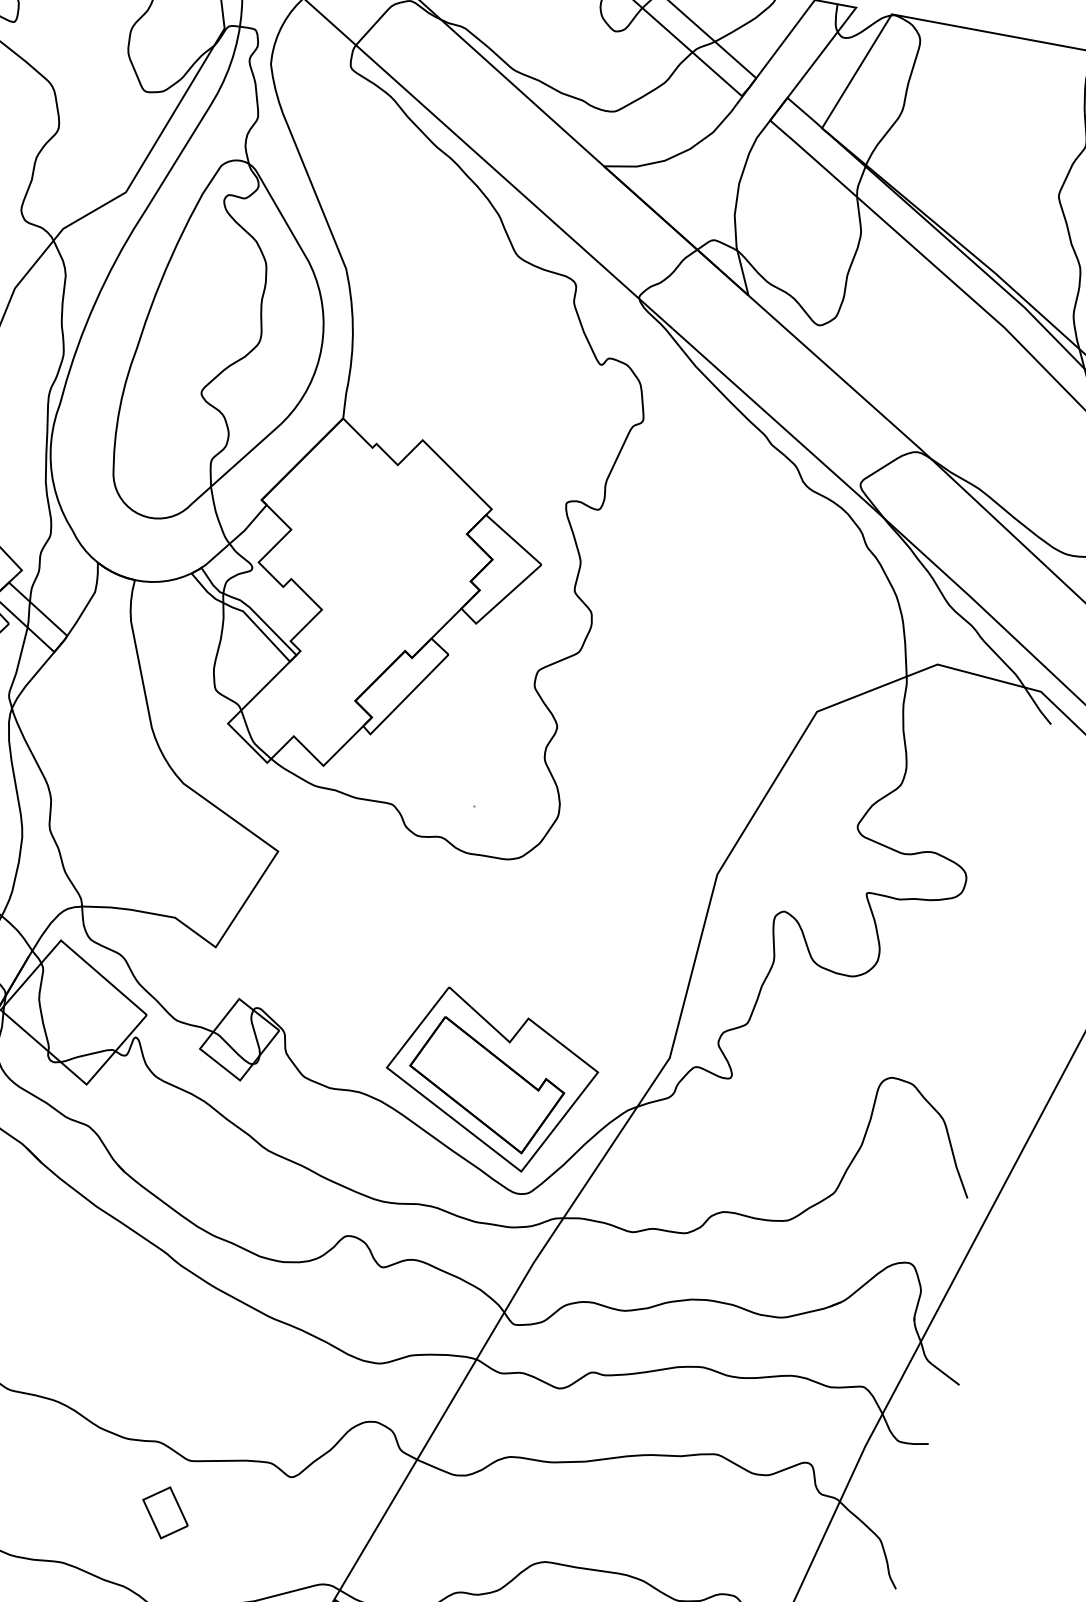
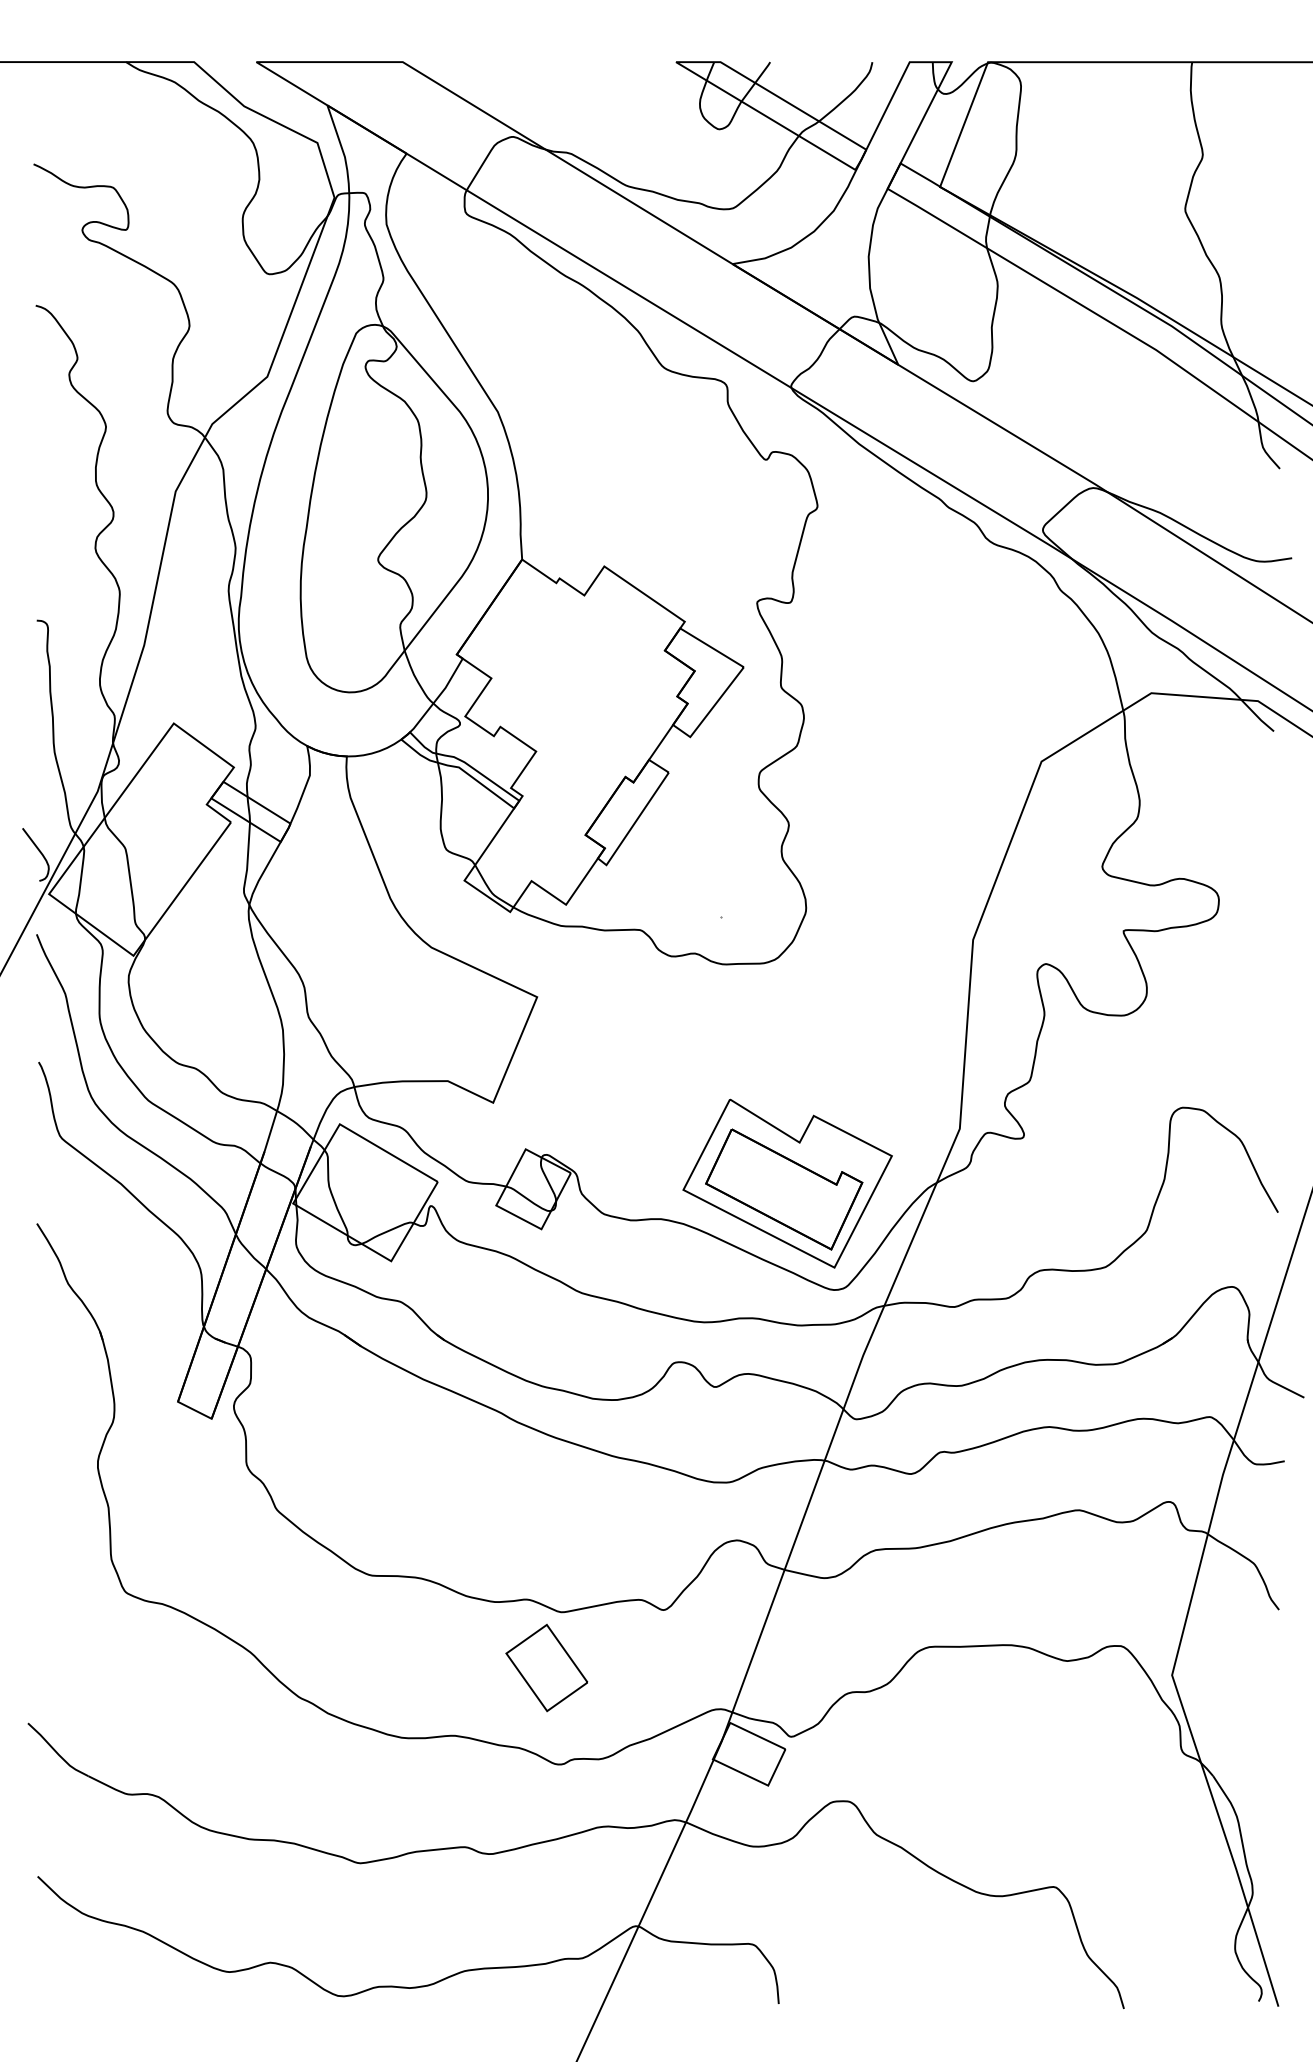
part: (165, 1512) -> (546, 1667), size x1.67

